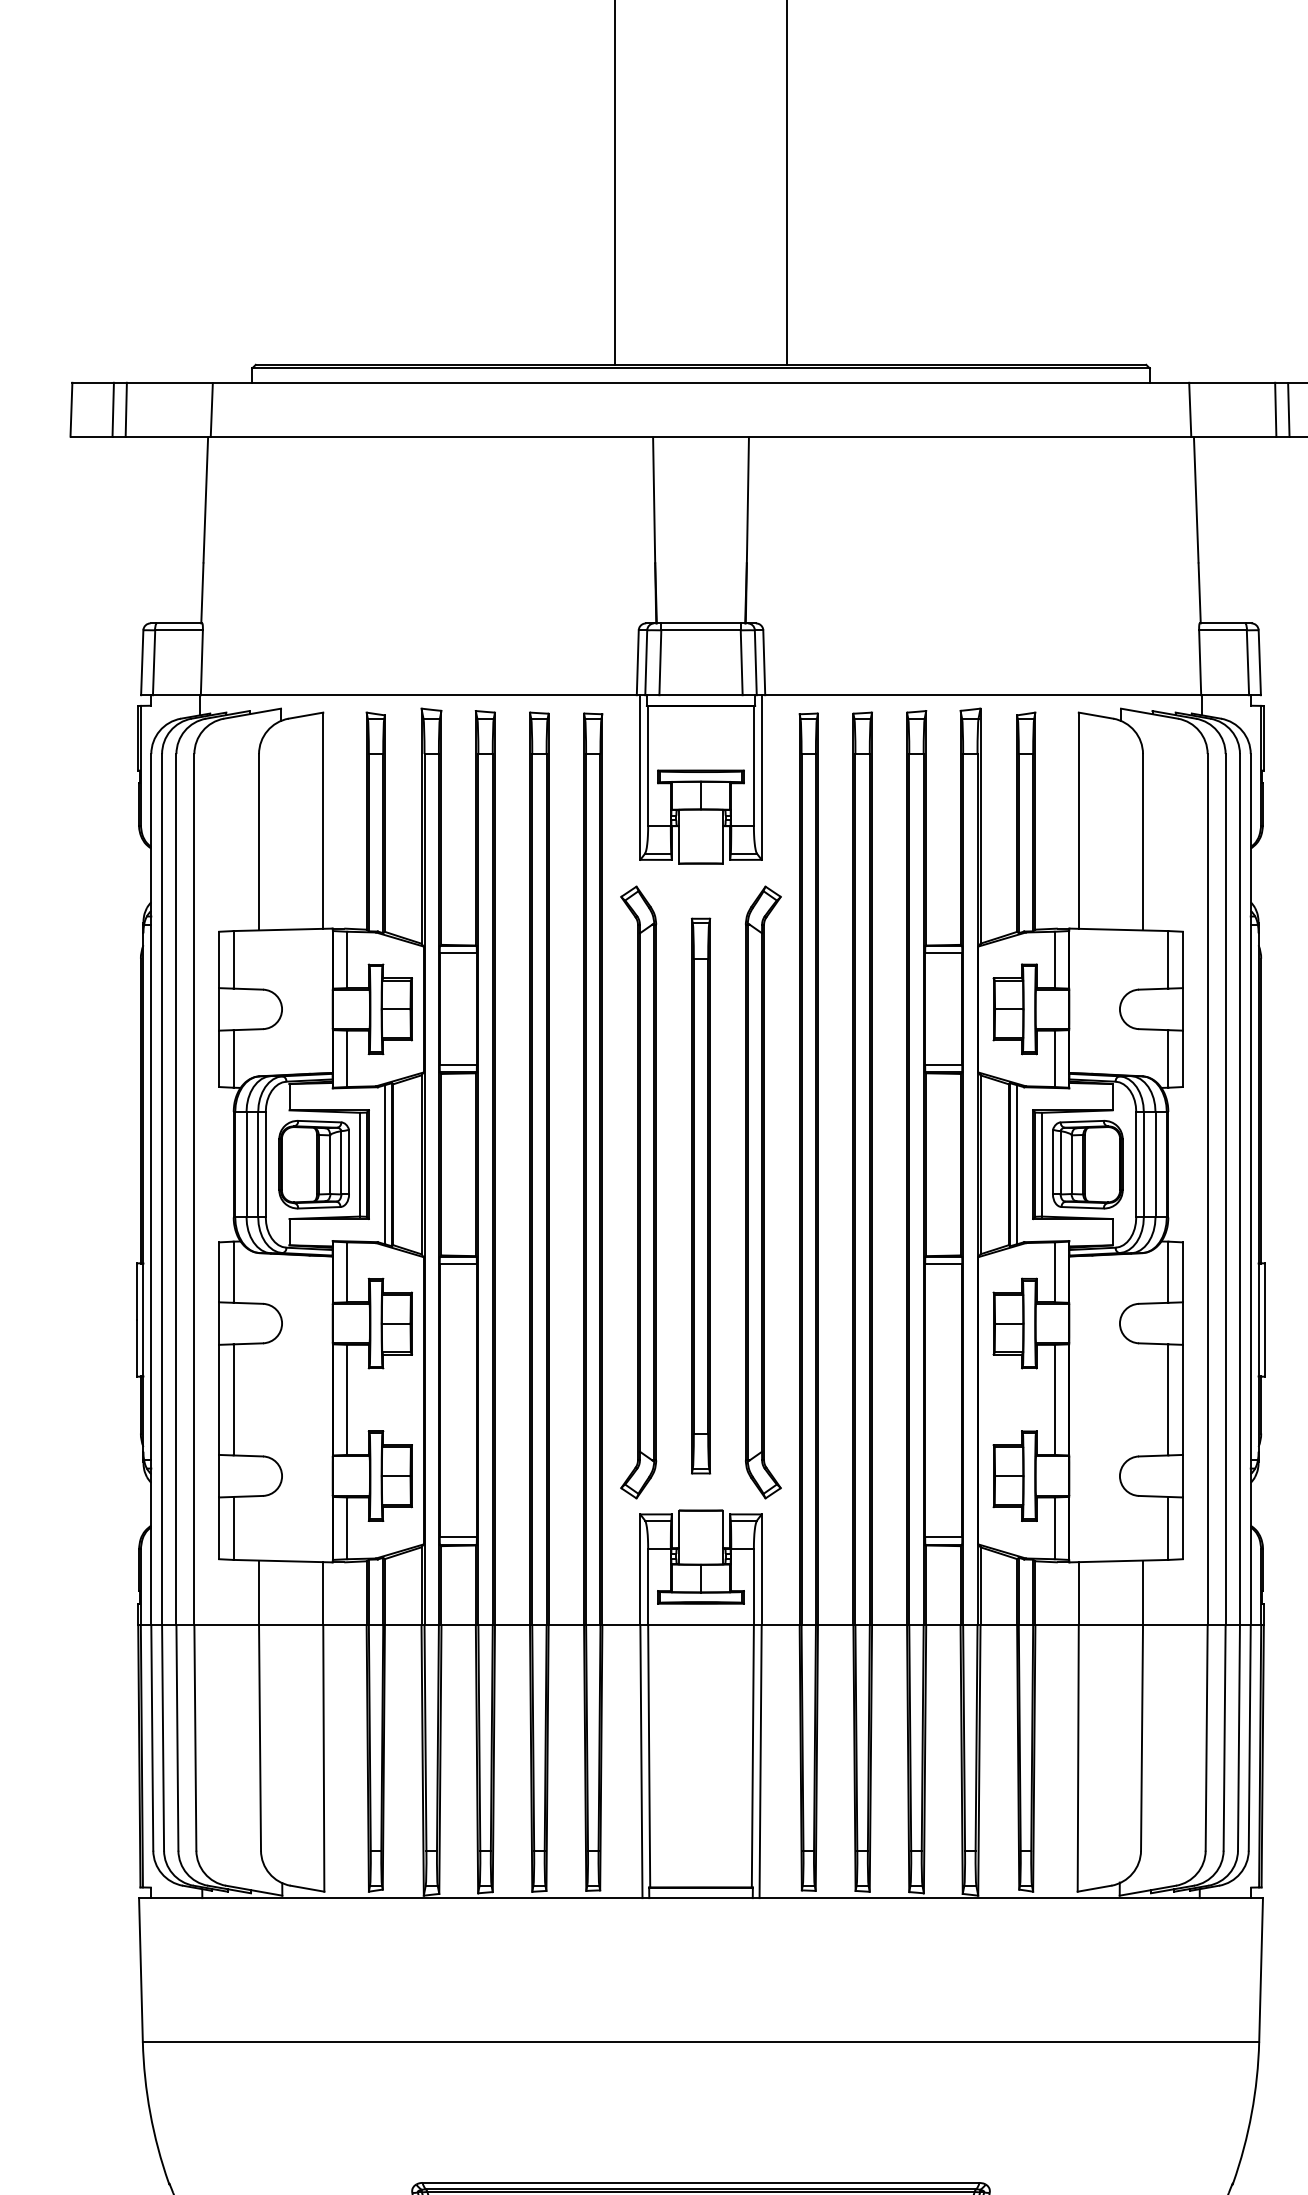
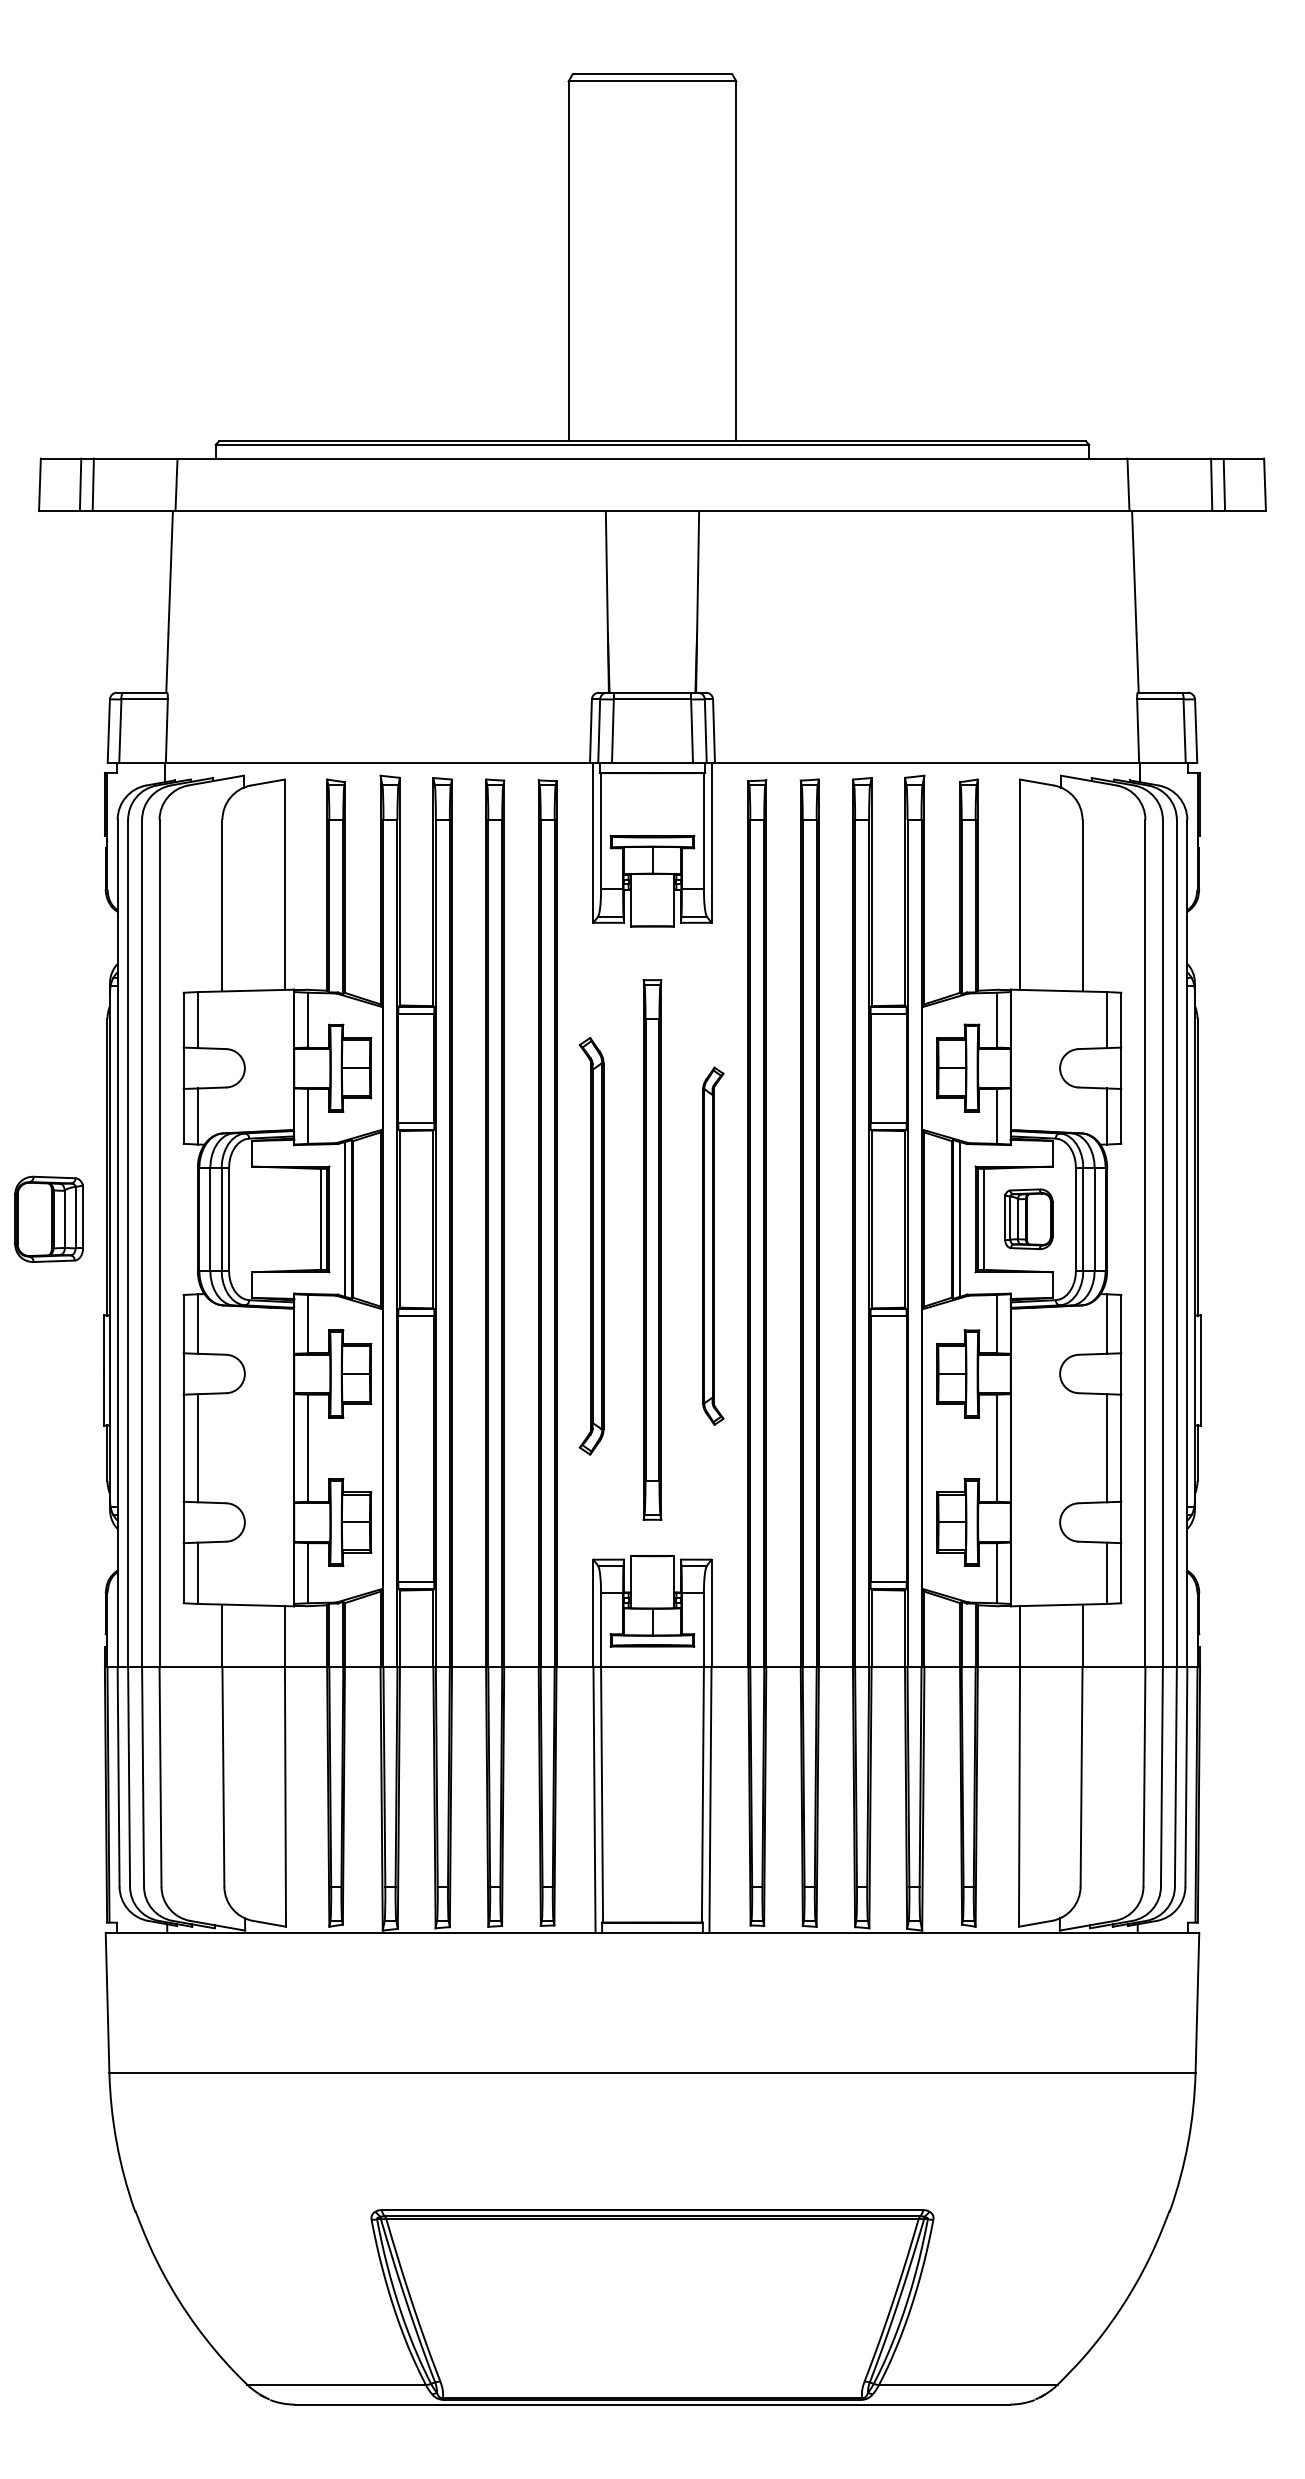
part: (313, 1163) -> (48, 1218), moved
part: (1087, 1163) -> (1028, 1218), size x0.7
part: (638, 1191) -> (591, 1245), size x0.7
part: (763, 1191) -> (713, 1245), size x0.6

